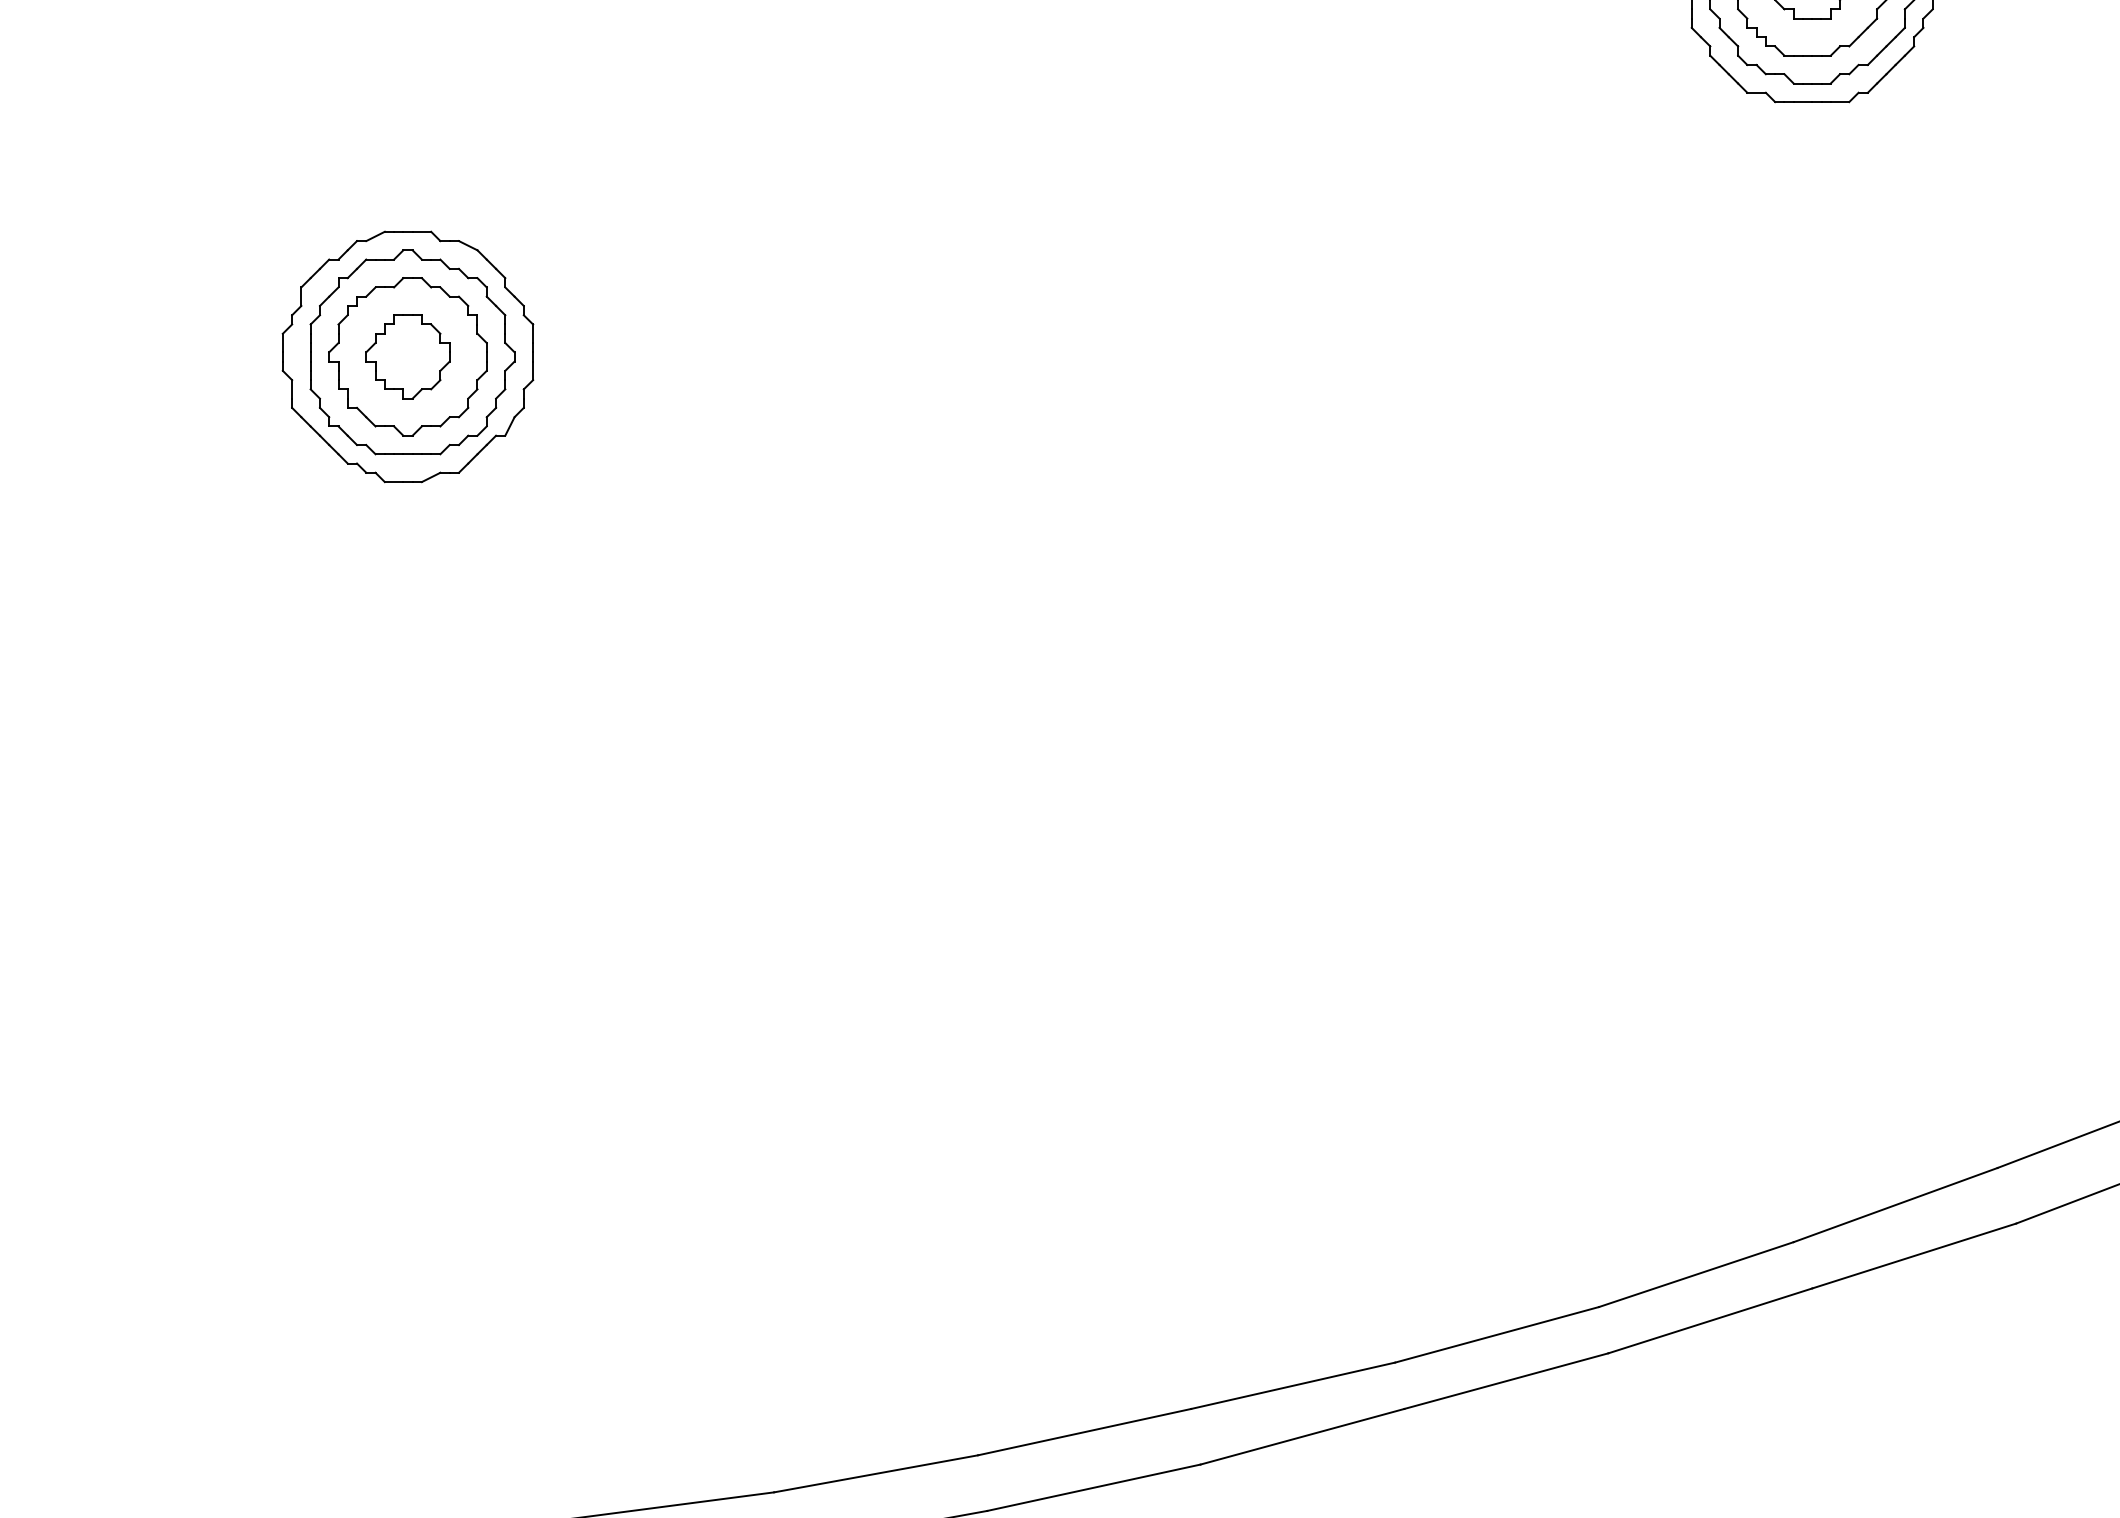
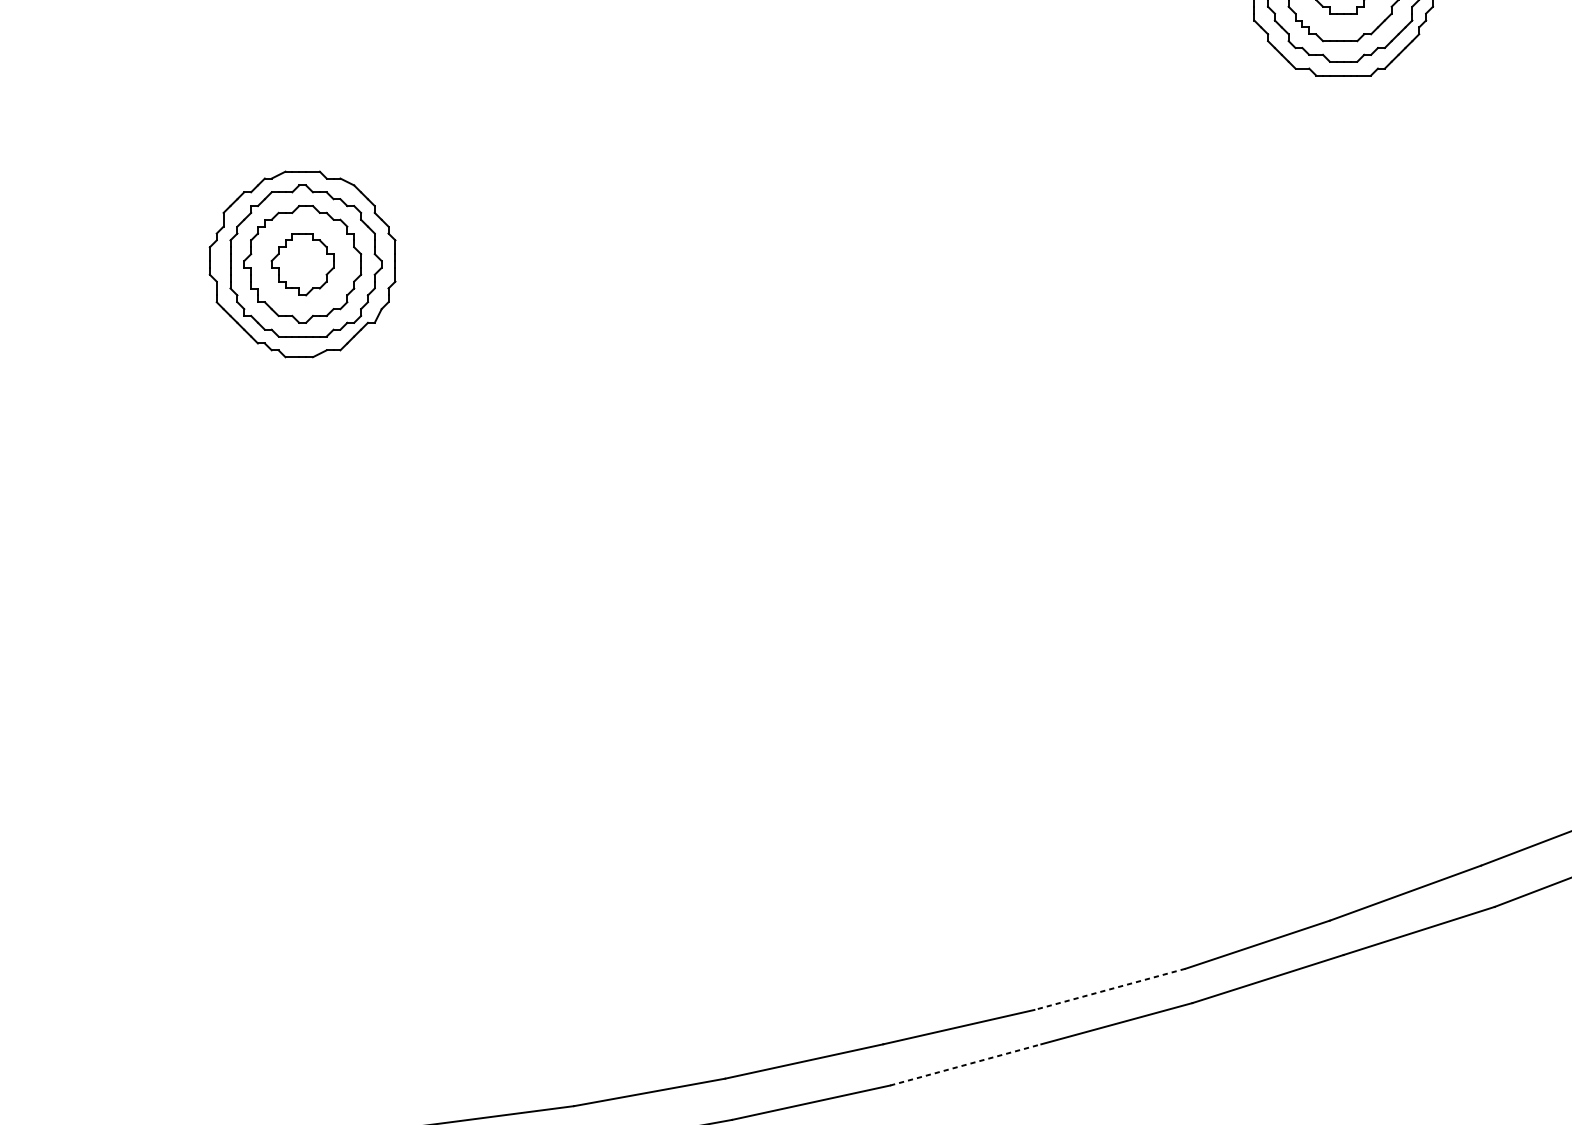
line: (1497, 1334) -> (1110, 989), solid -> dashed
line: (1302, 1436) -> (965, 1064), solid -> dashed

